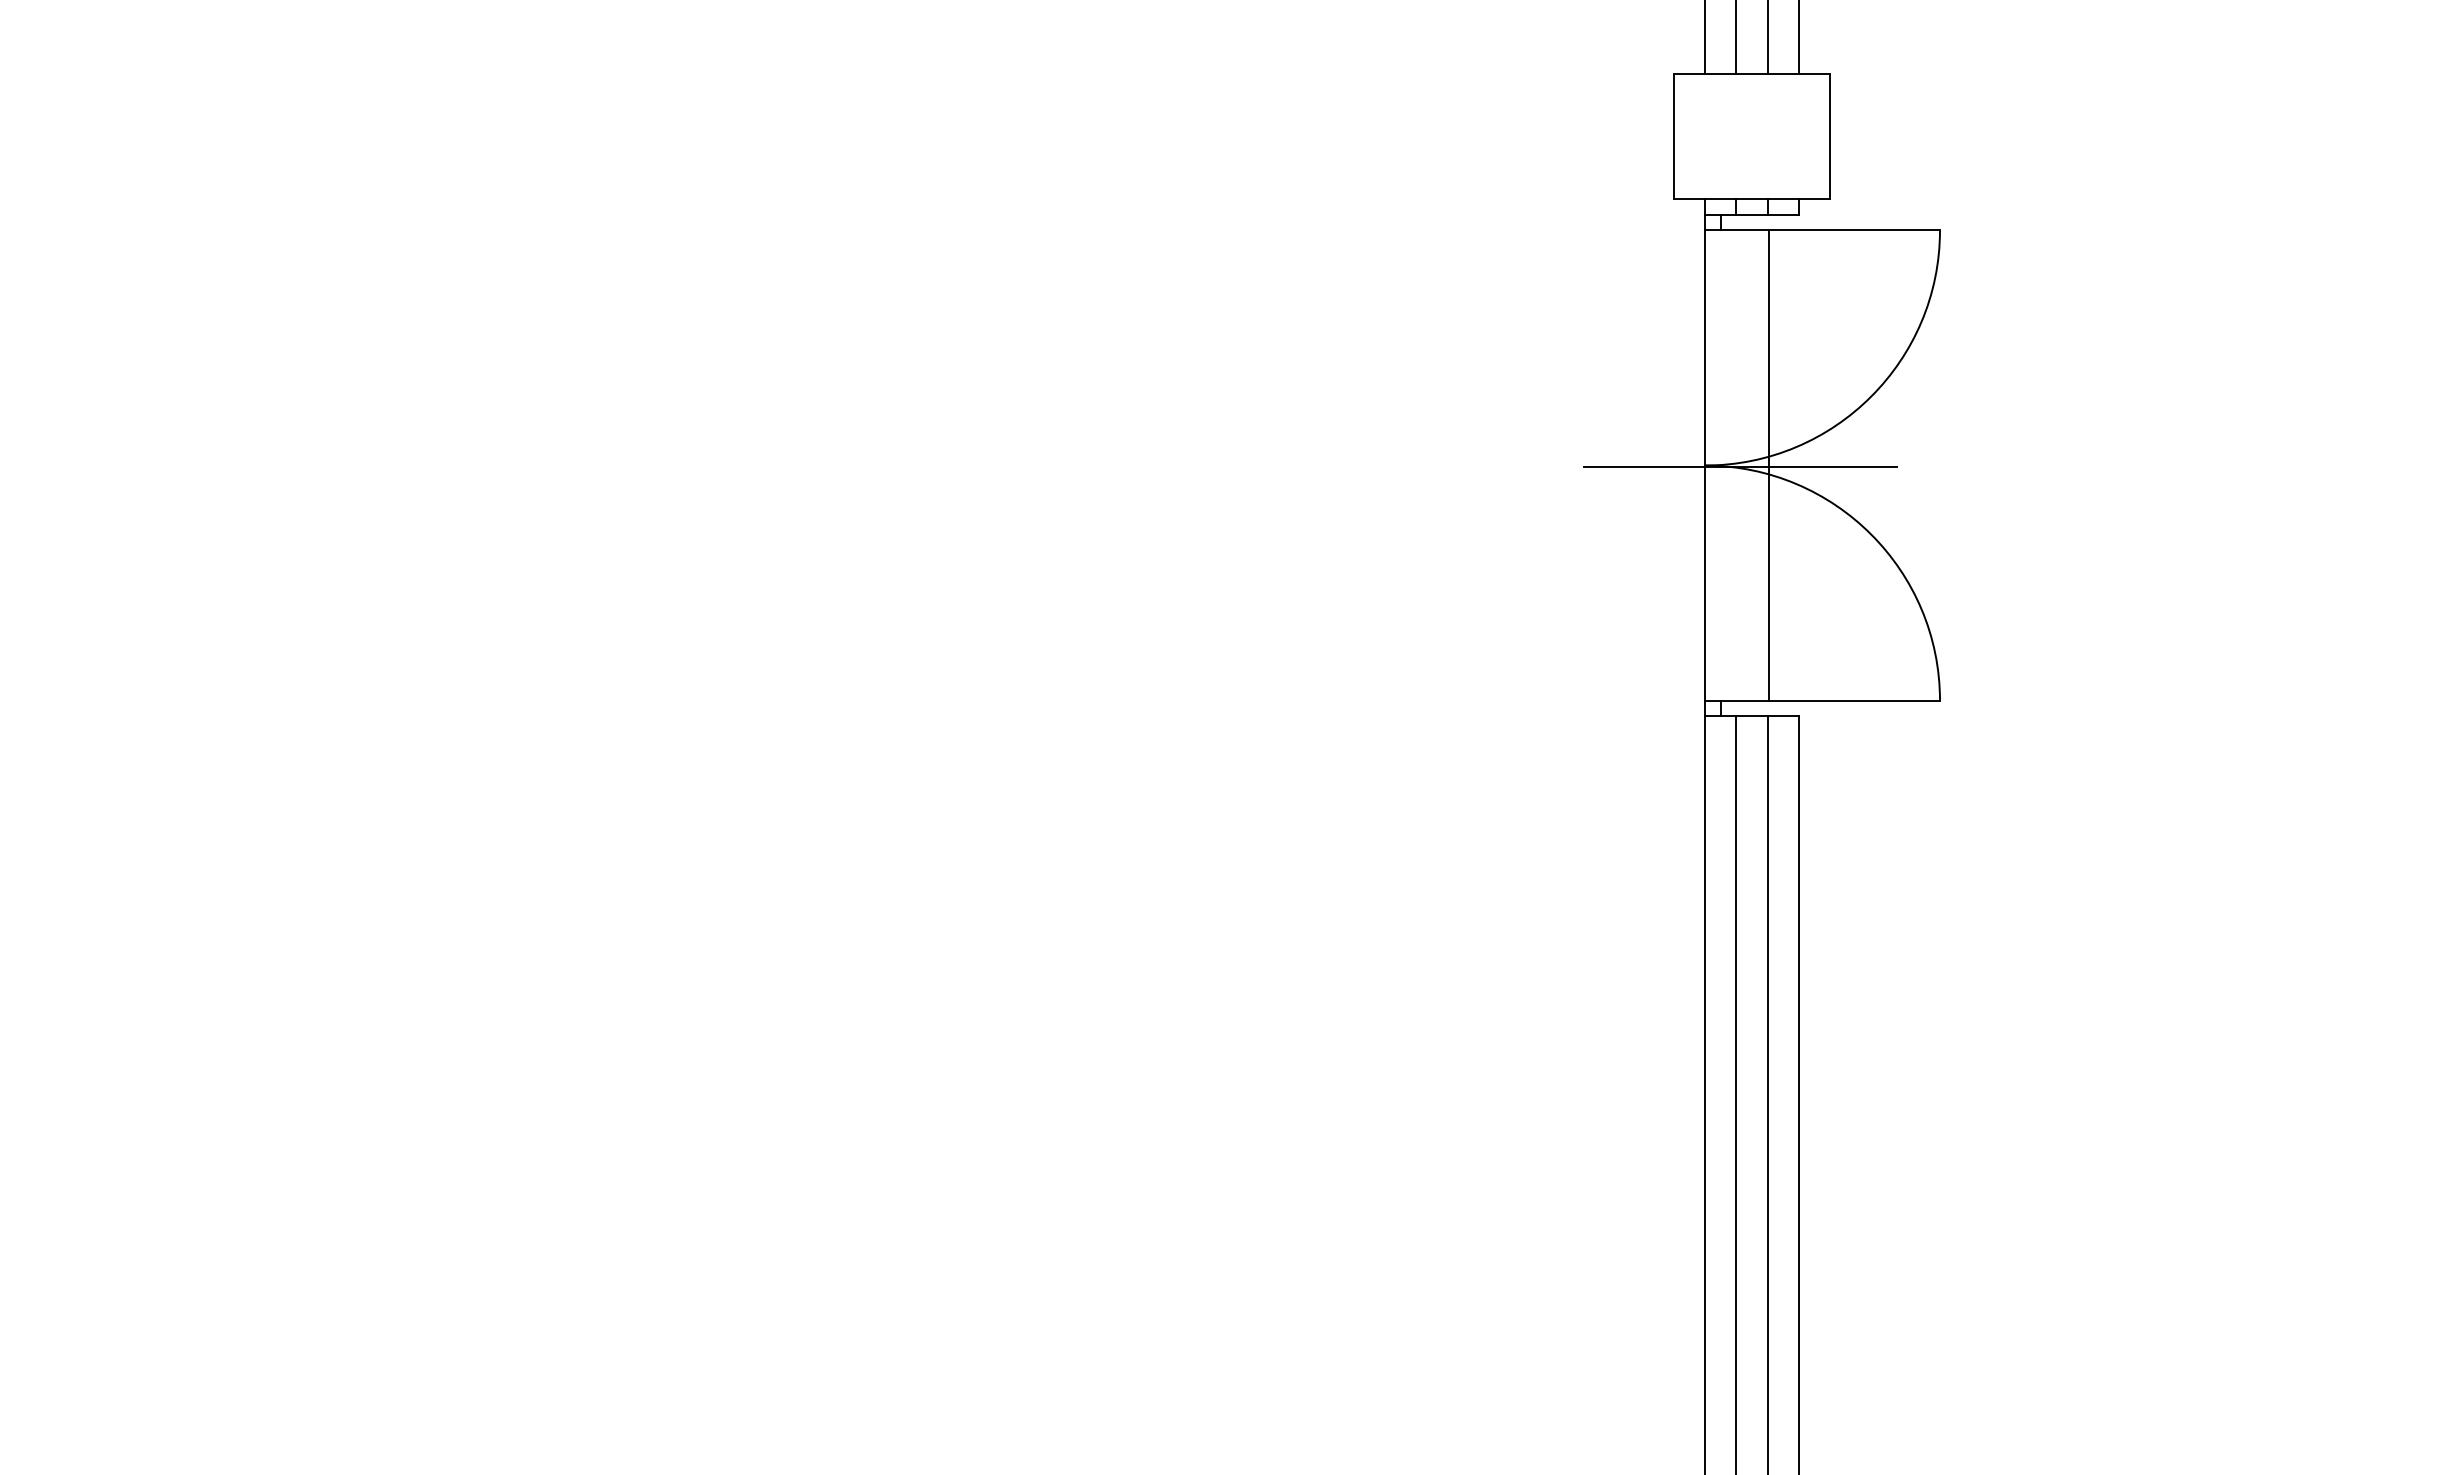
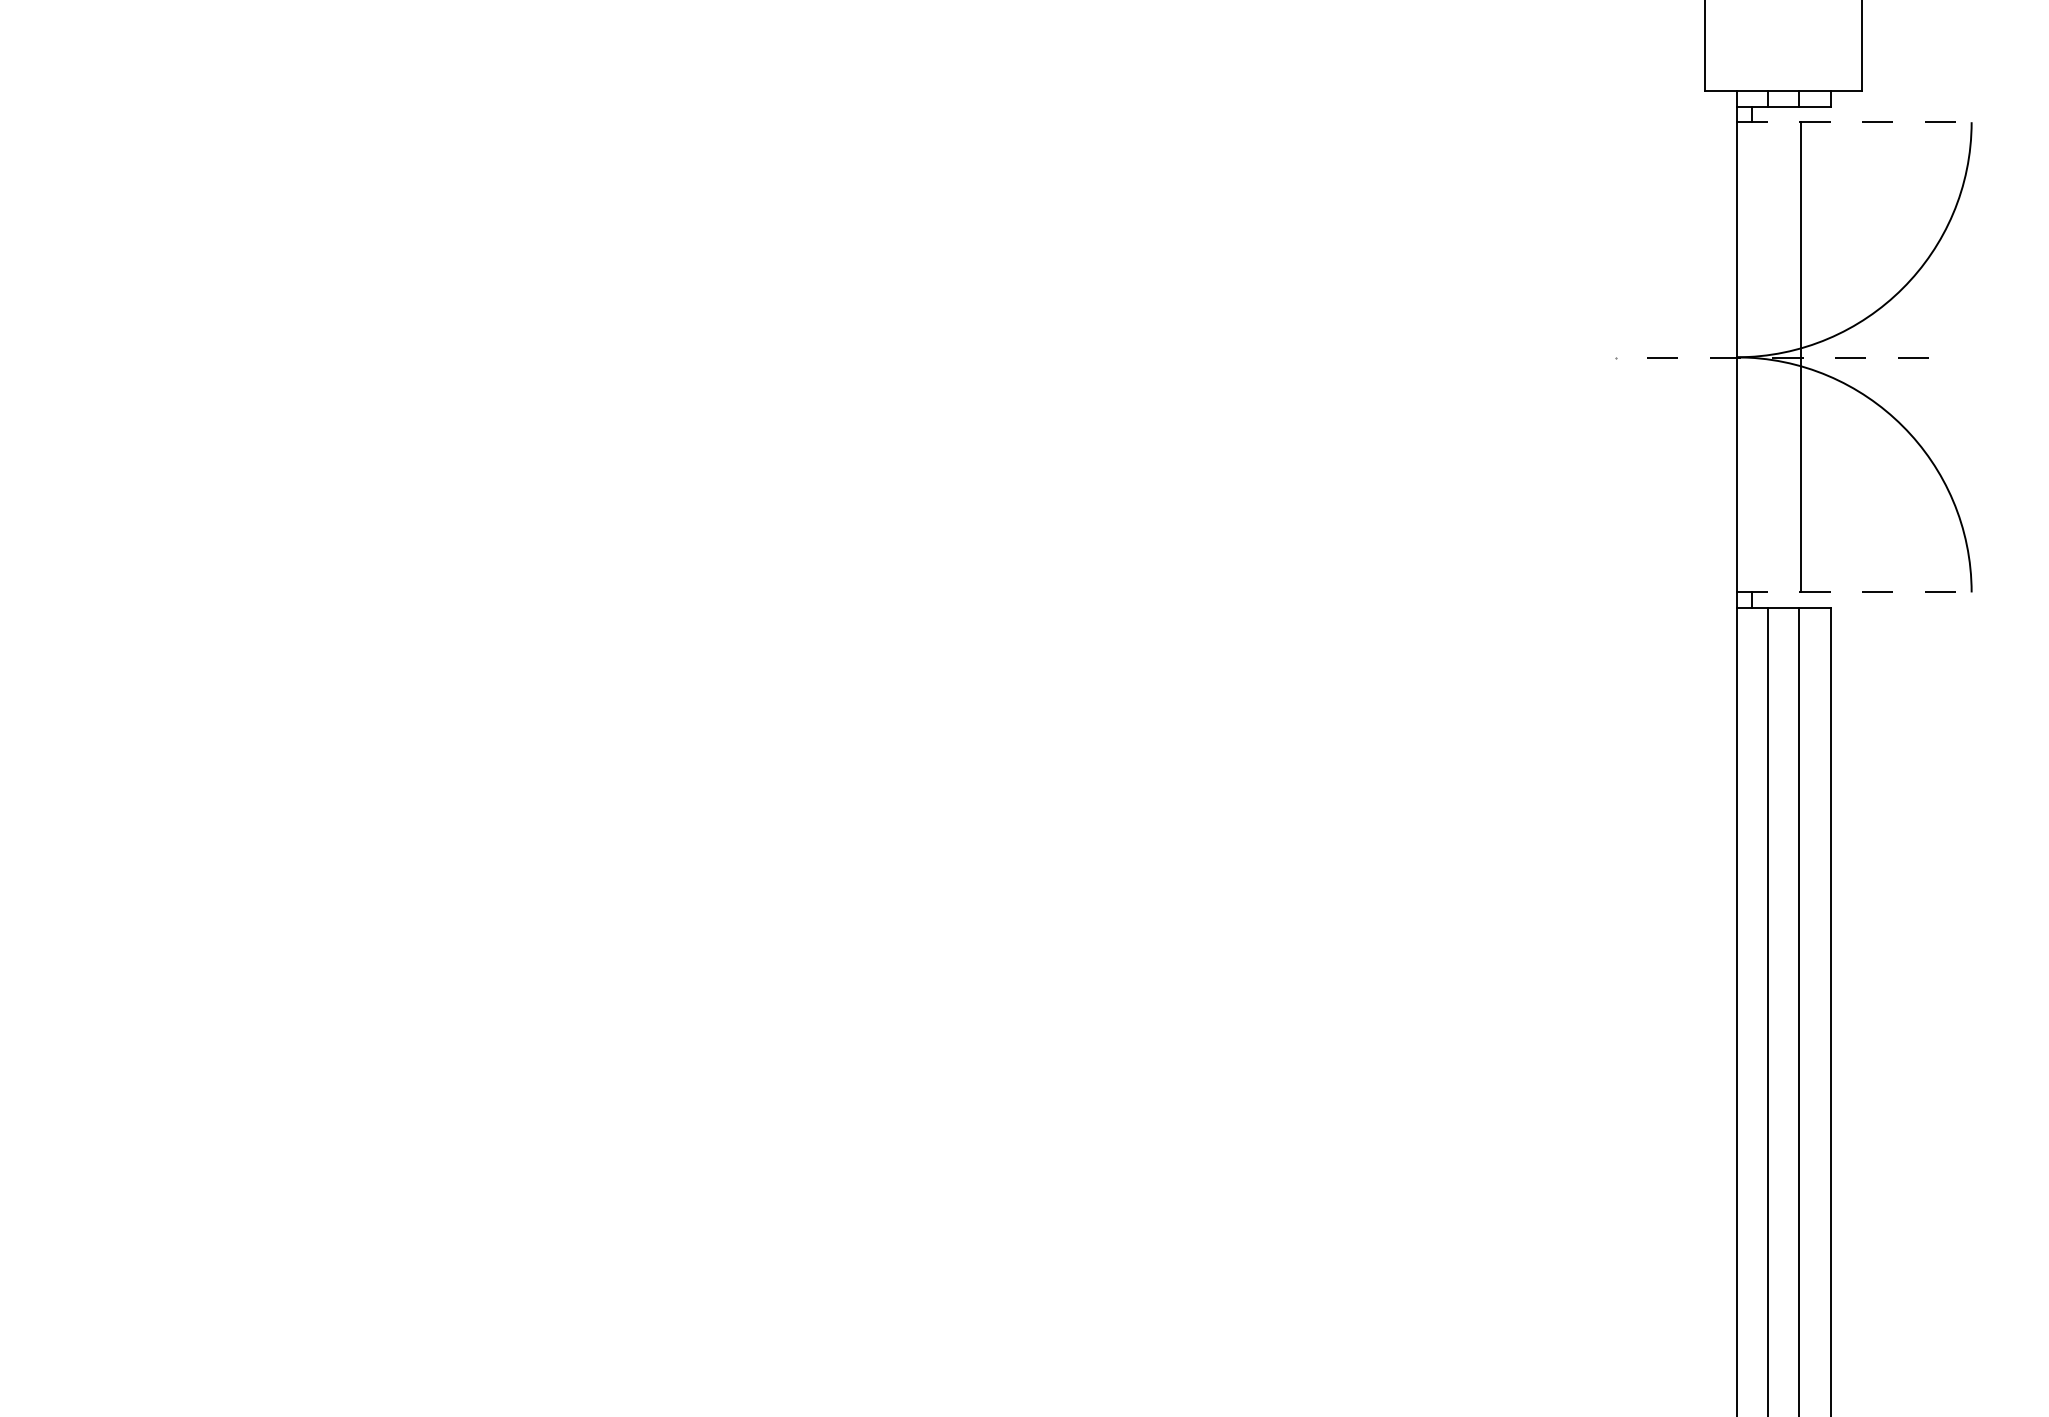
line: (1822, 230) -> (1854, 122), solid -> dashed
line: (1740, 466) -> (1772, 358), solid -> dashed
line: (1822, 700) -> (1854, 592), solid -> dashed

